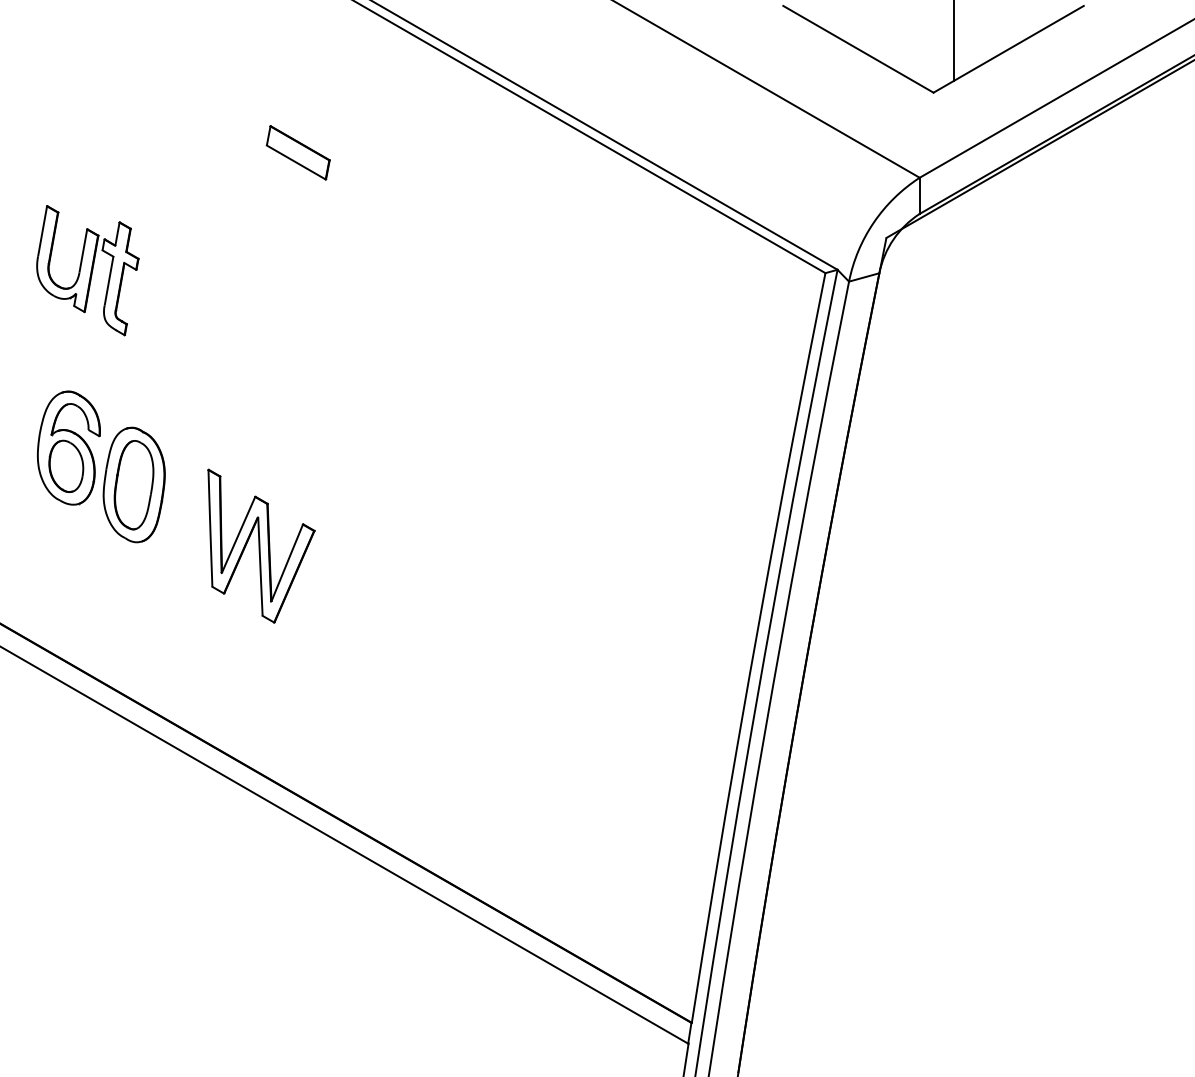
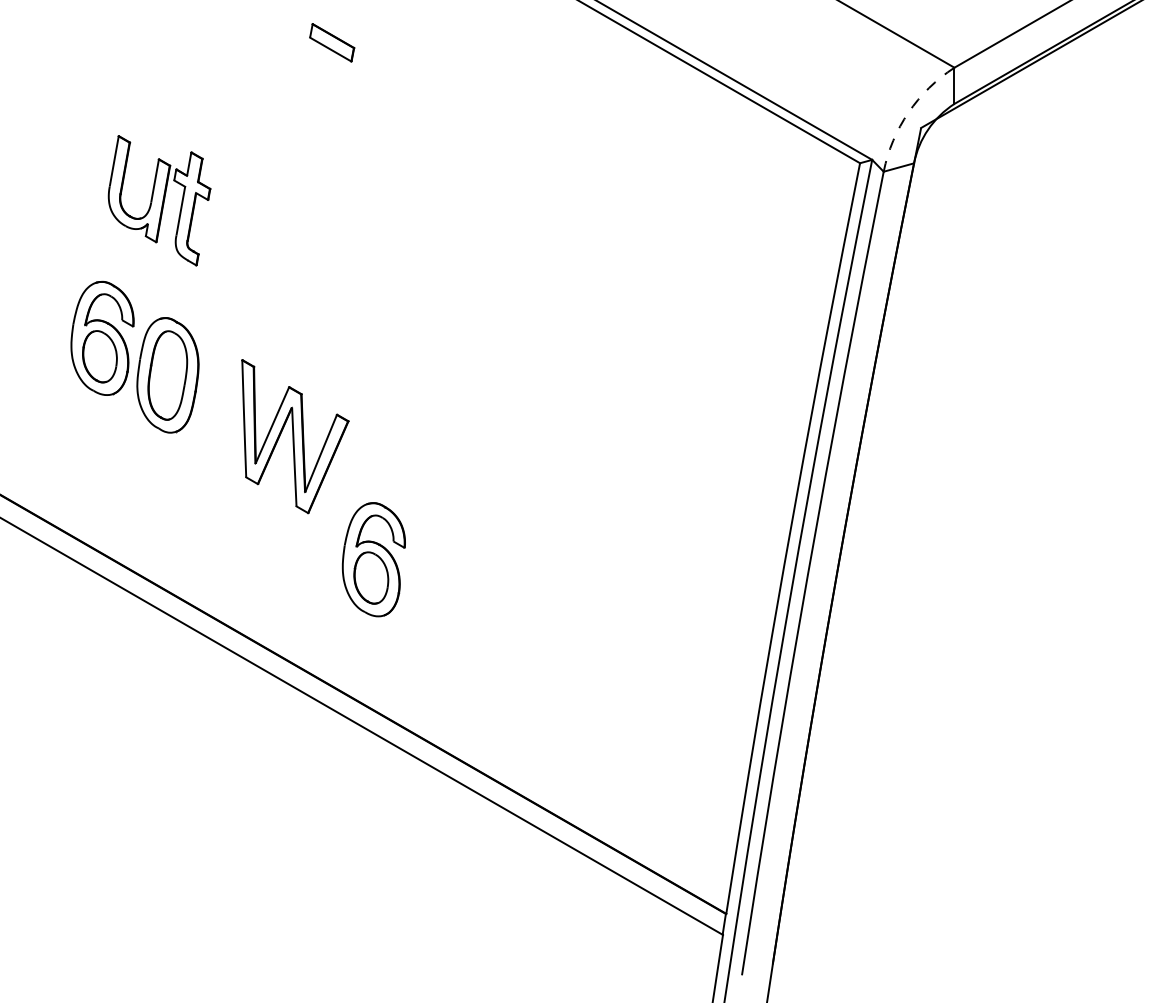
part: (297, 152) -> (331, 42), size x0.7
arc: (873, 222) -> (908, 112), solid -> dashed
part: (87, 270) -> (159, 200), moved
part: (339, 668) -> (373, 559), added

